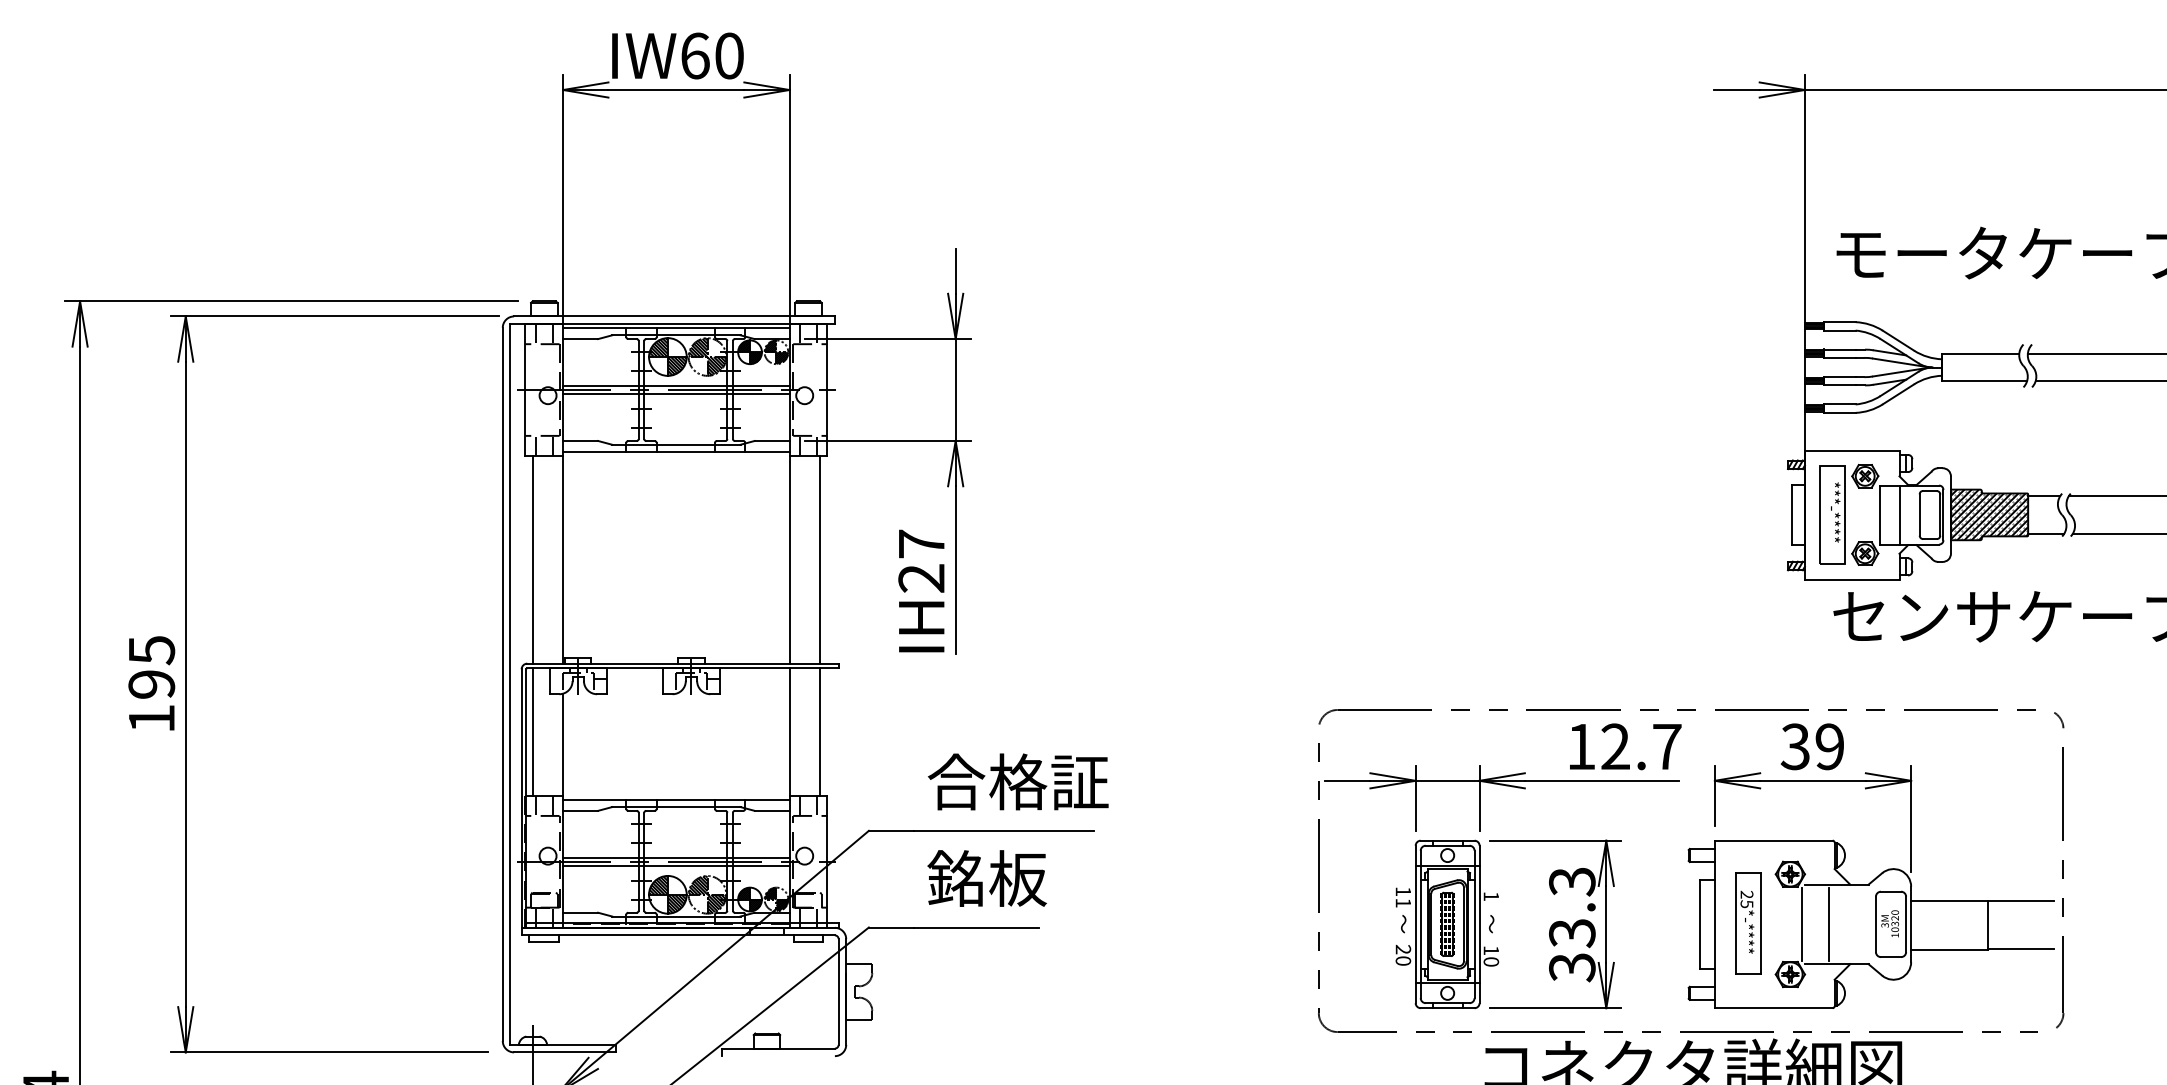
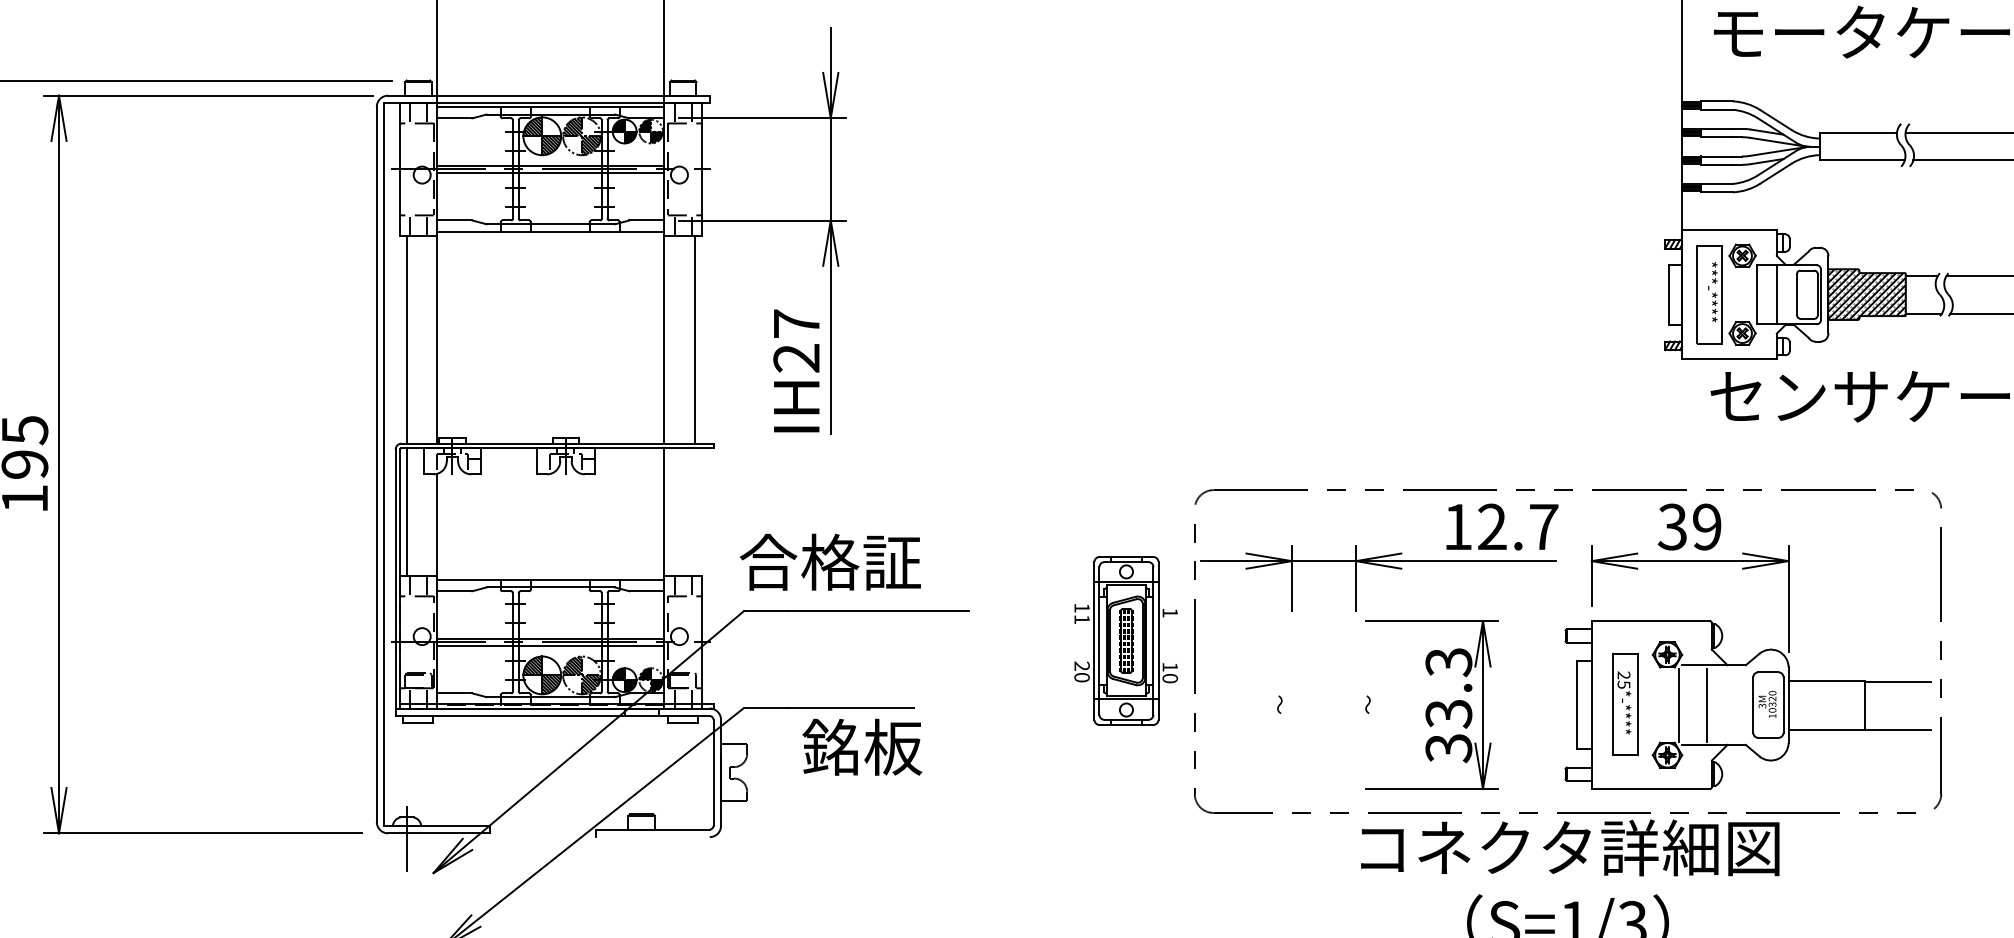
line: (819, 731) -> (694, 511), removed
text: (1018, 781) -> (830, 561), moved
text: (986, 878) -> (861, 747), moved
part: (1447, 923) -> (1126, 640), moved

